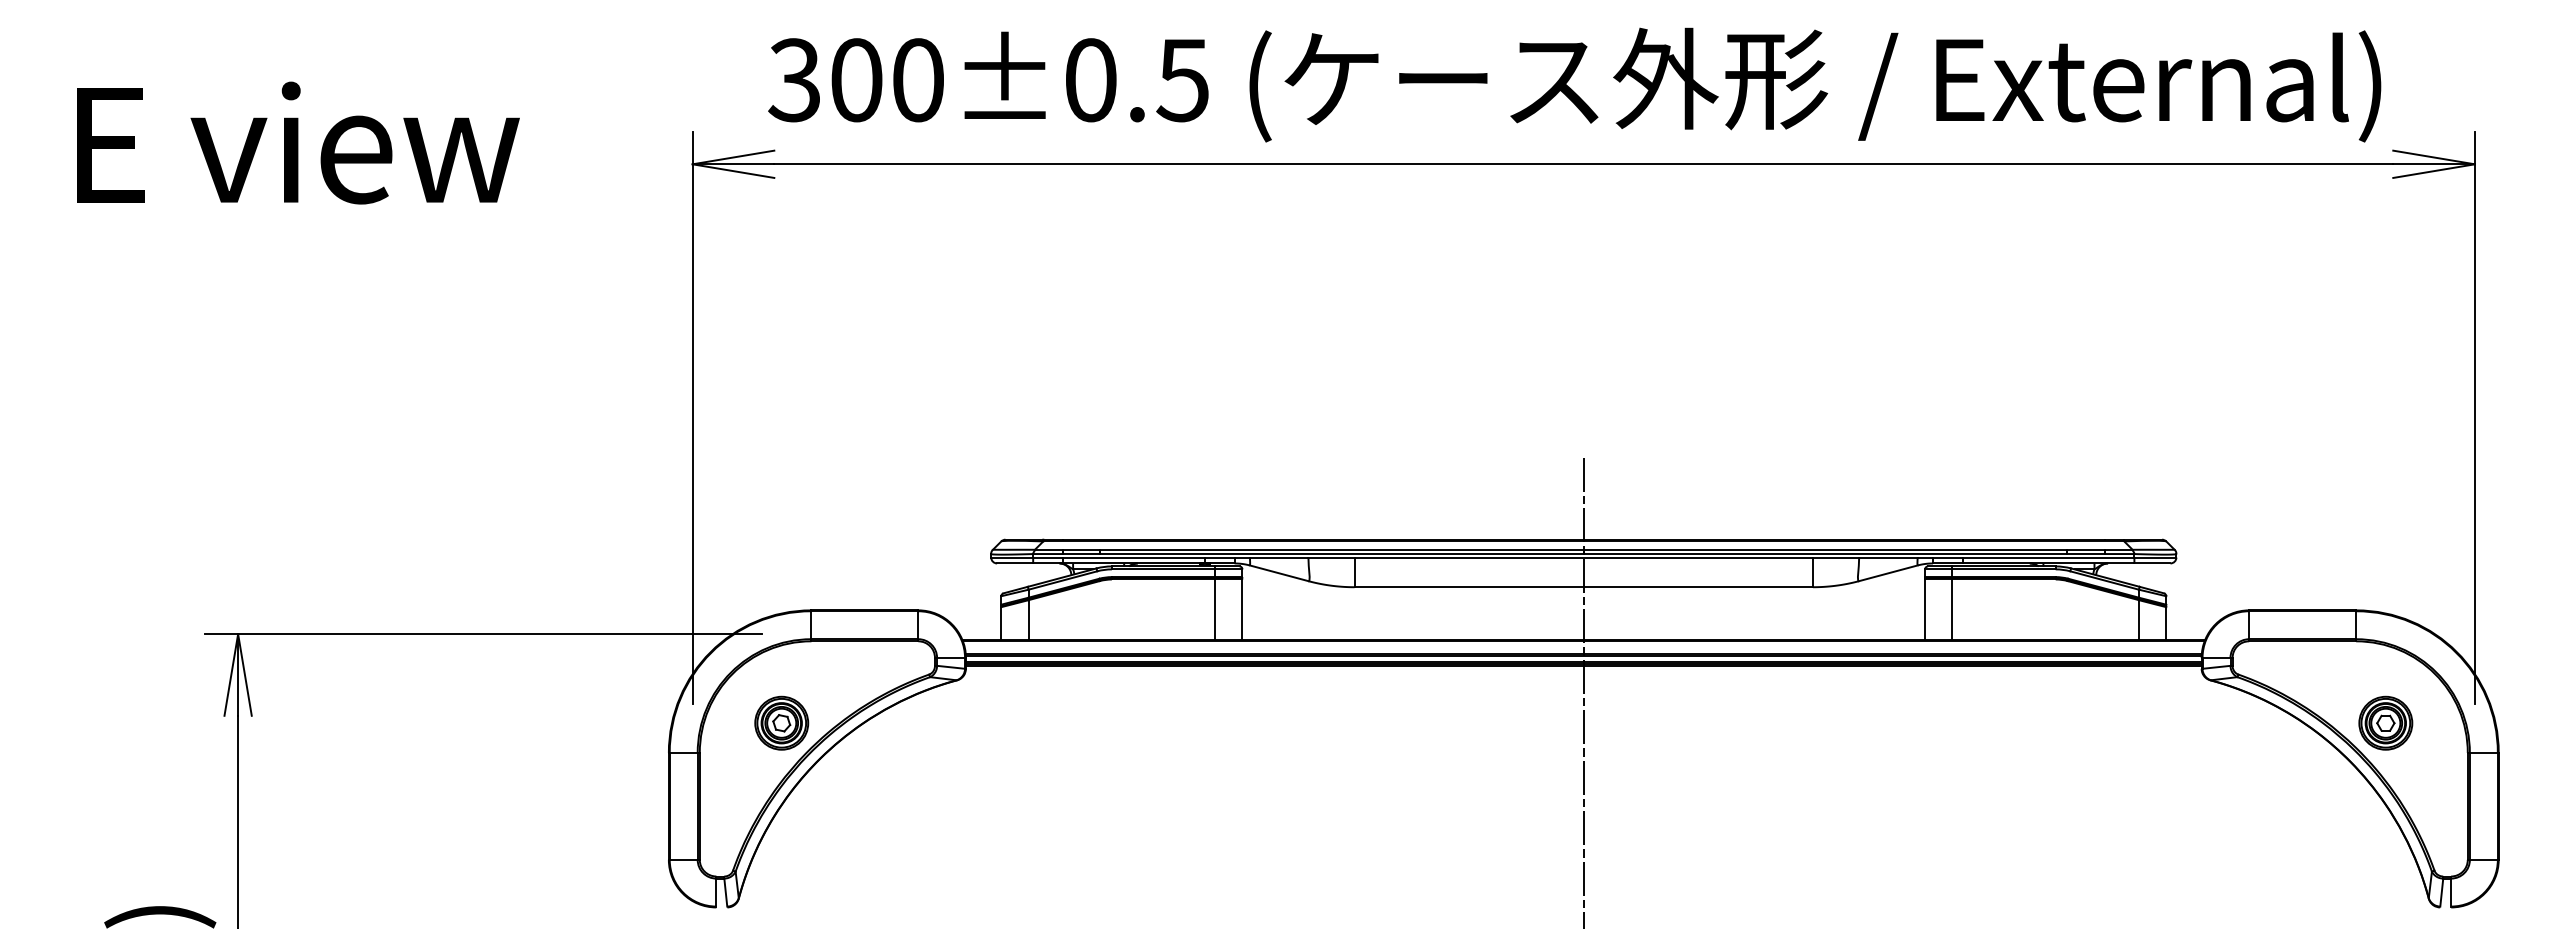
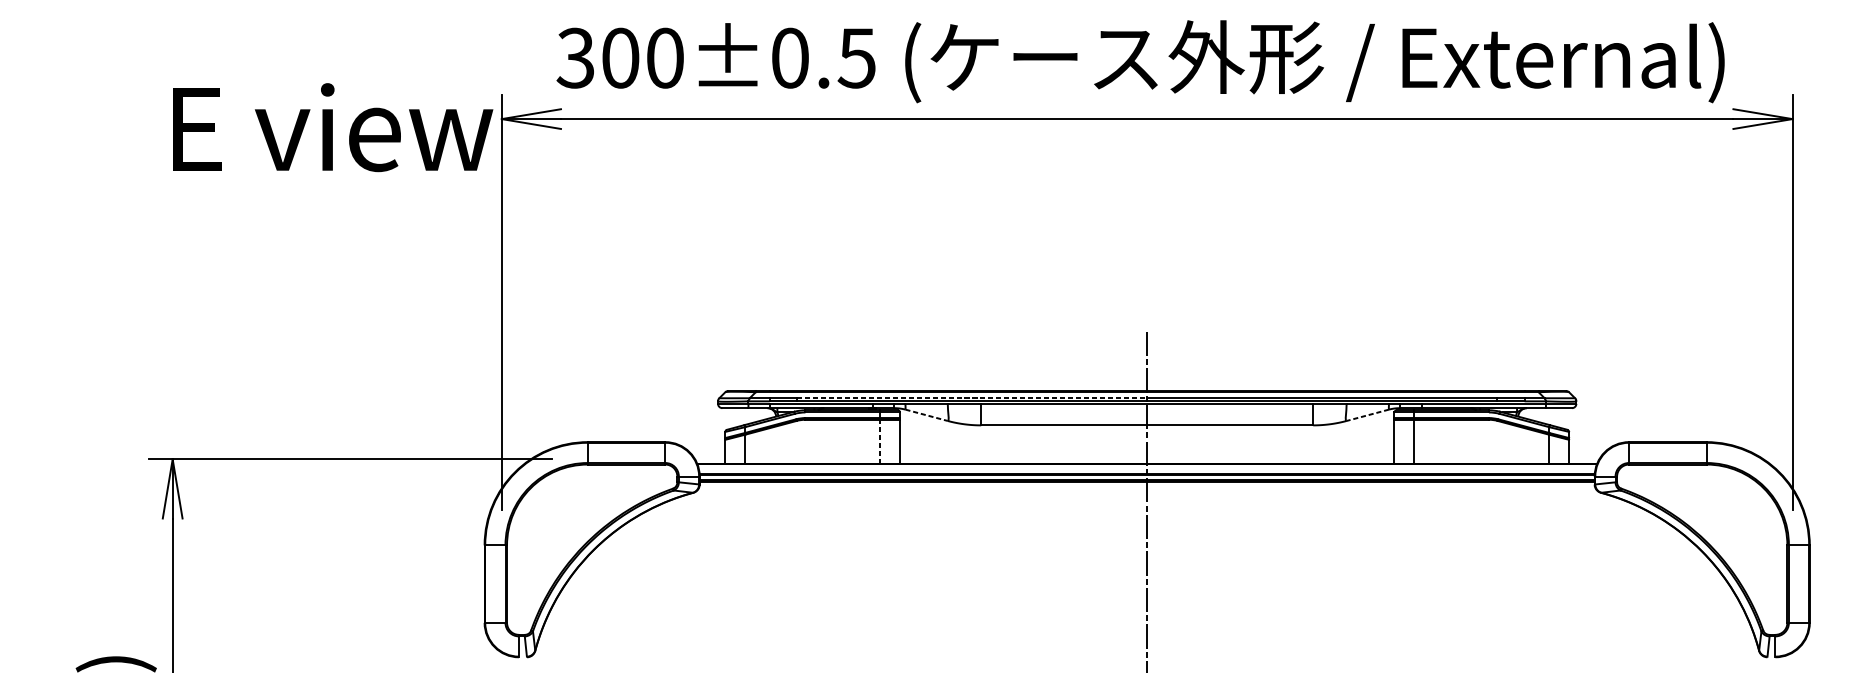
text: (298, 142) -> (333, 127), moved
line: (1342, 549) -> (972, 398), solid -> dashed
line: (1279, 573) -> (926, 415), solid -> dashed
line: (1887, 573) -> (1367, 415), solid -> dashed
line: (1215, 609) -> (880, 441), solid -> dashed
part: (781, 722) -> (566, 523), removed
part: (2385, 722) -> (1727, 523), removed

